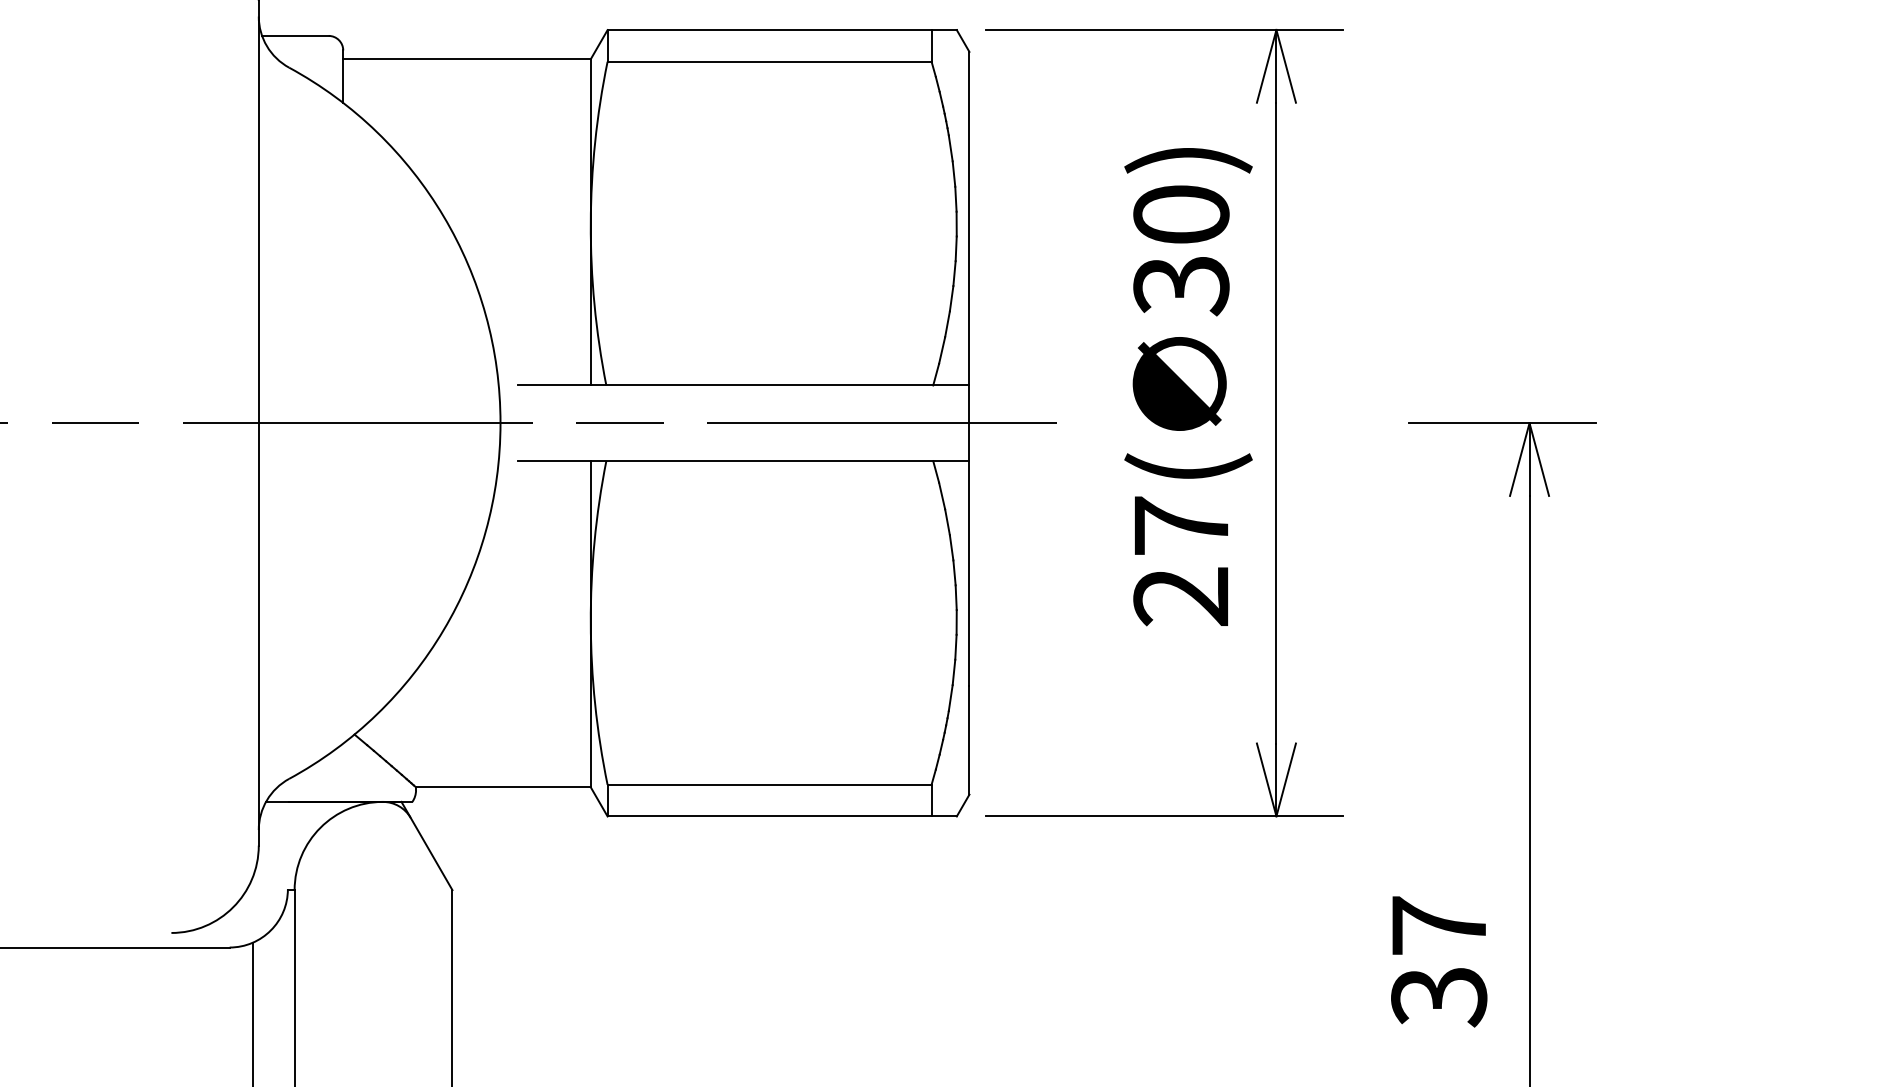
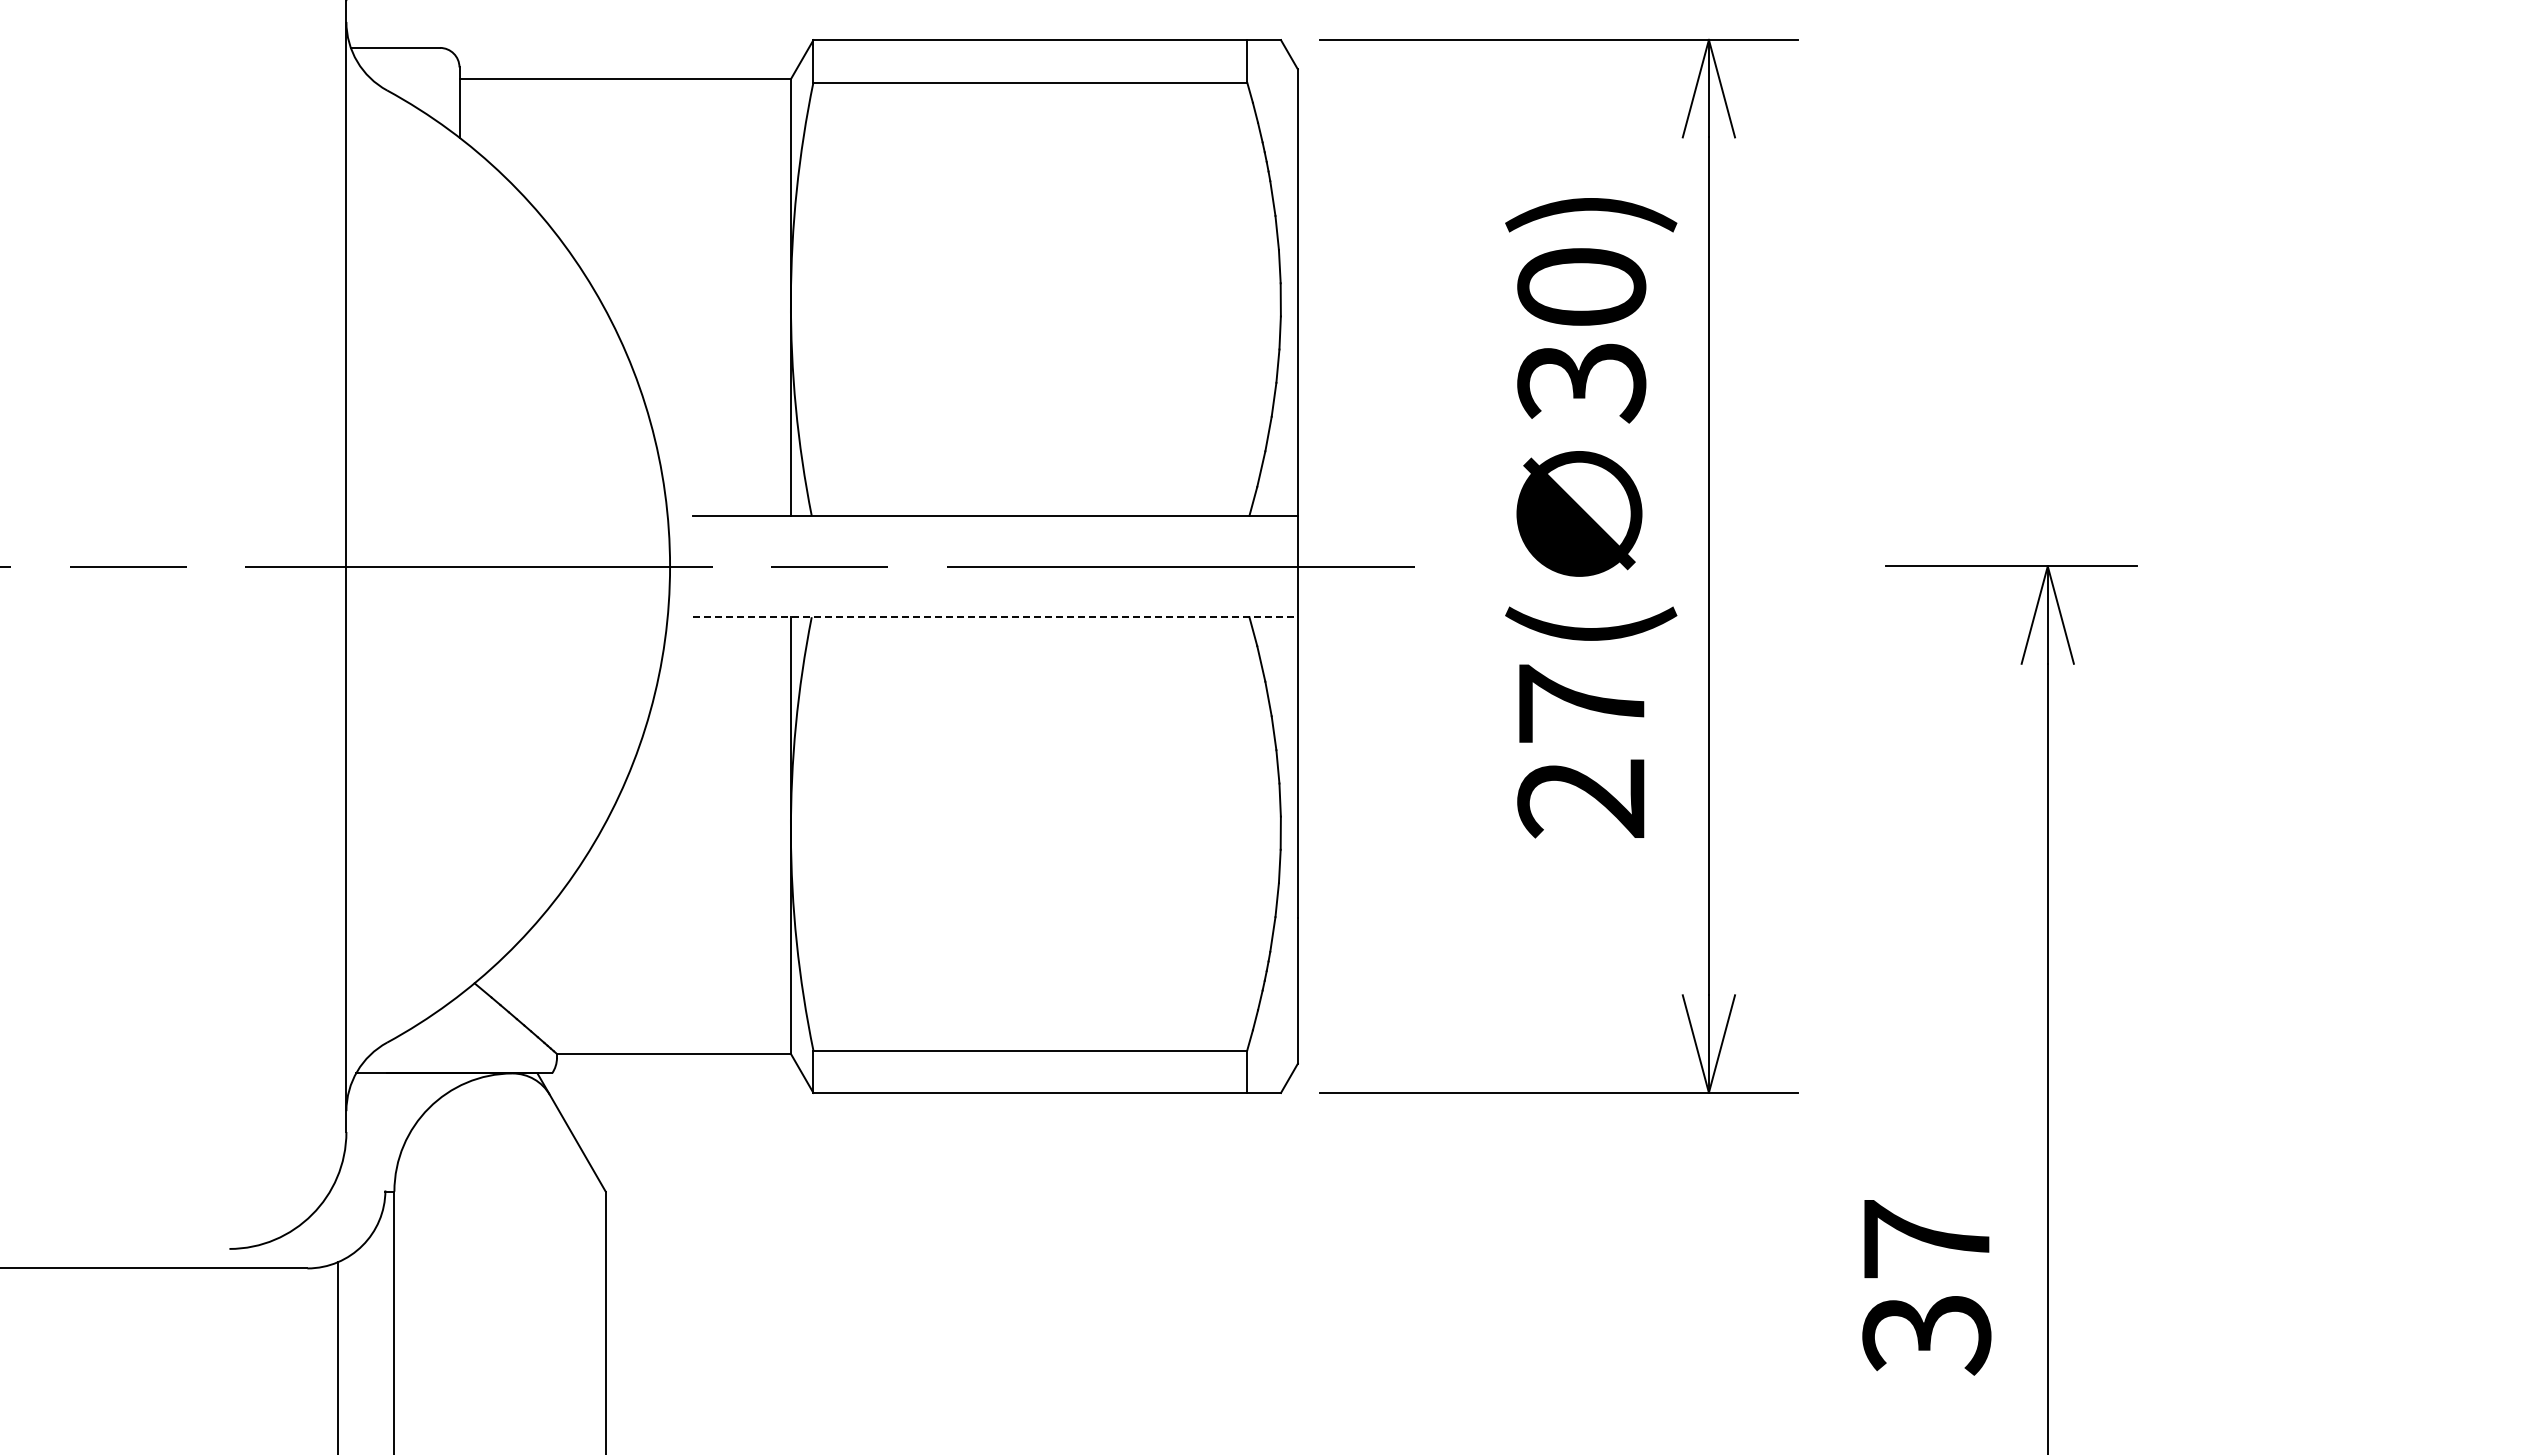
line: (744, 461) -> (996, 617), solid -> dashed

